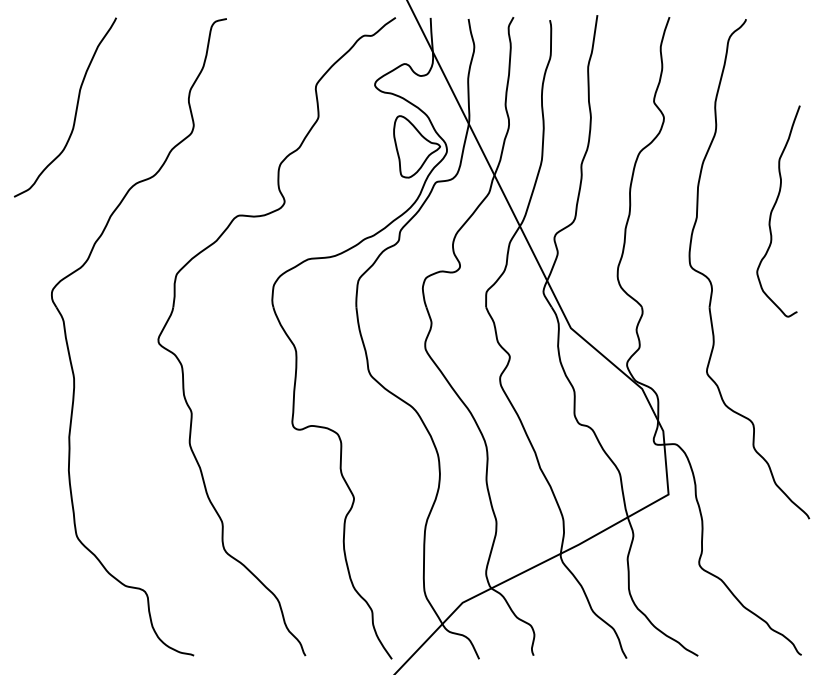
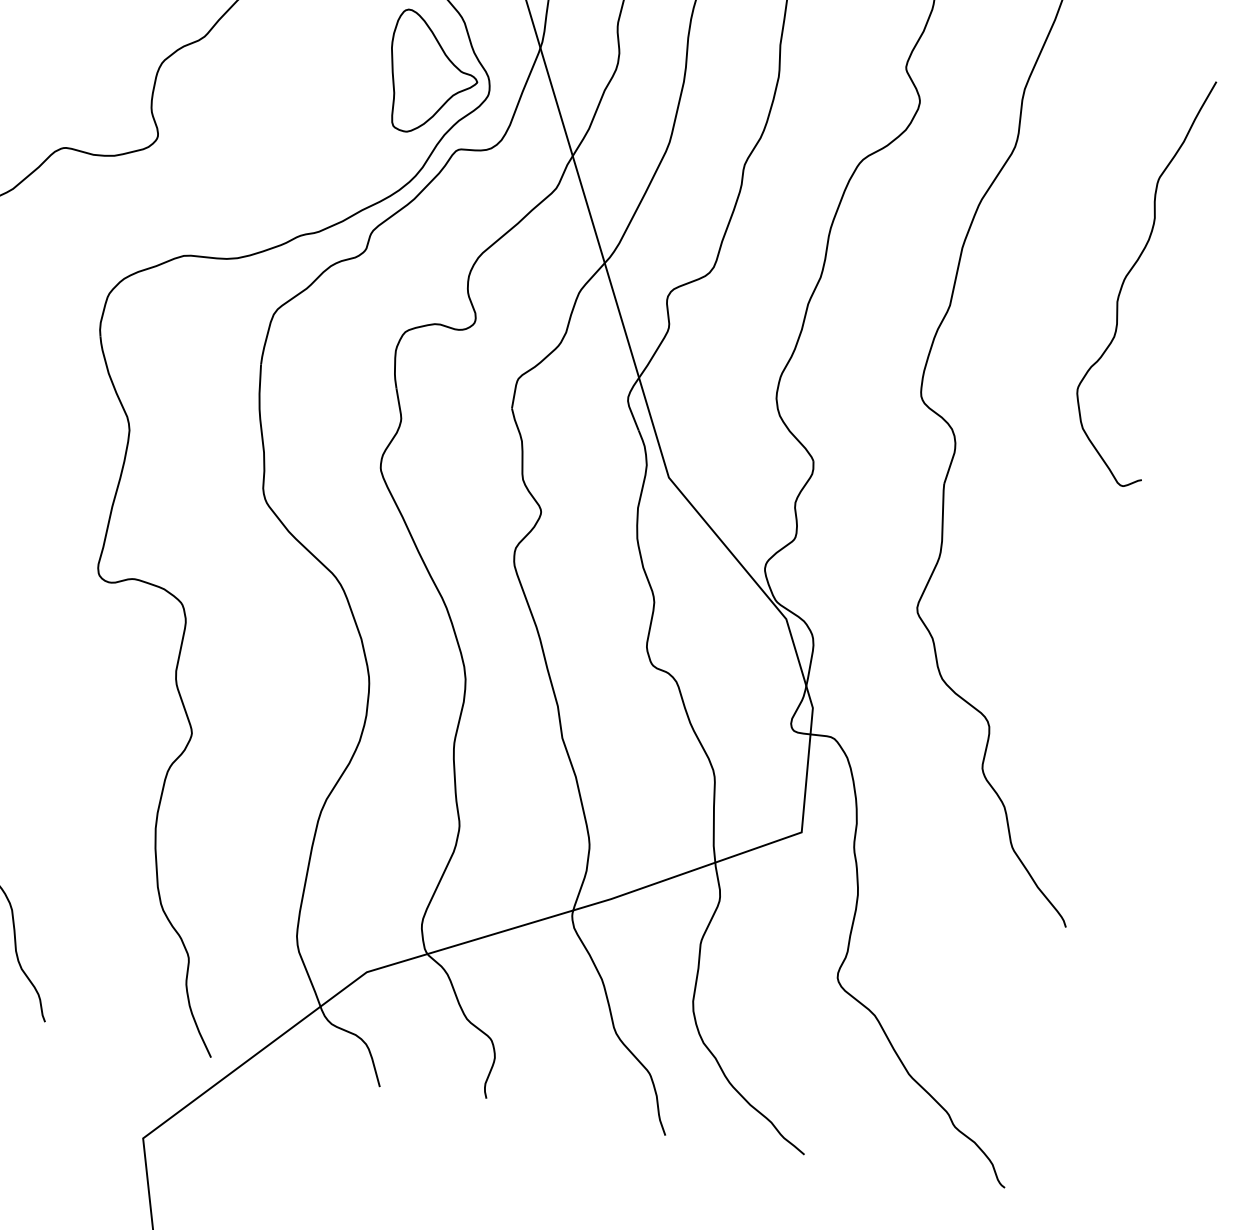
curve: (773, 210) -> (1129, 275), moved

